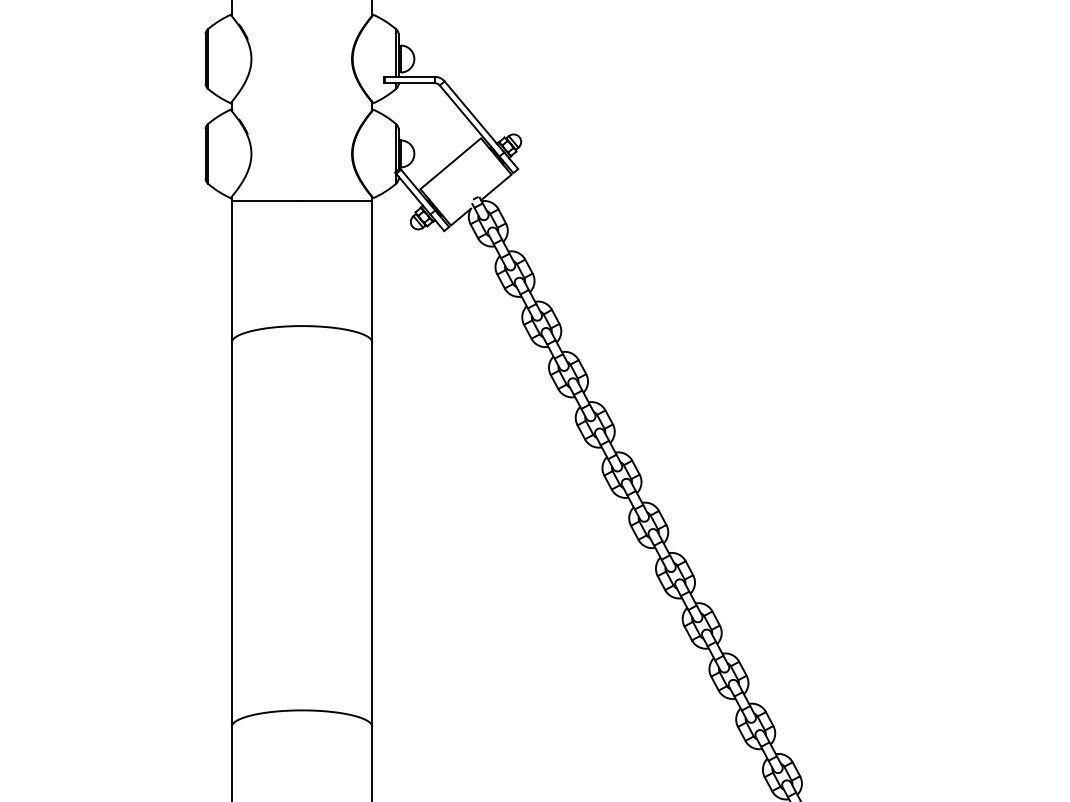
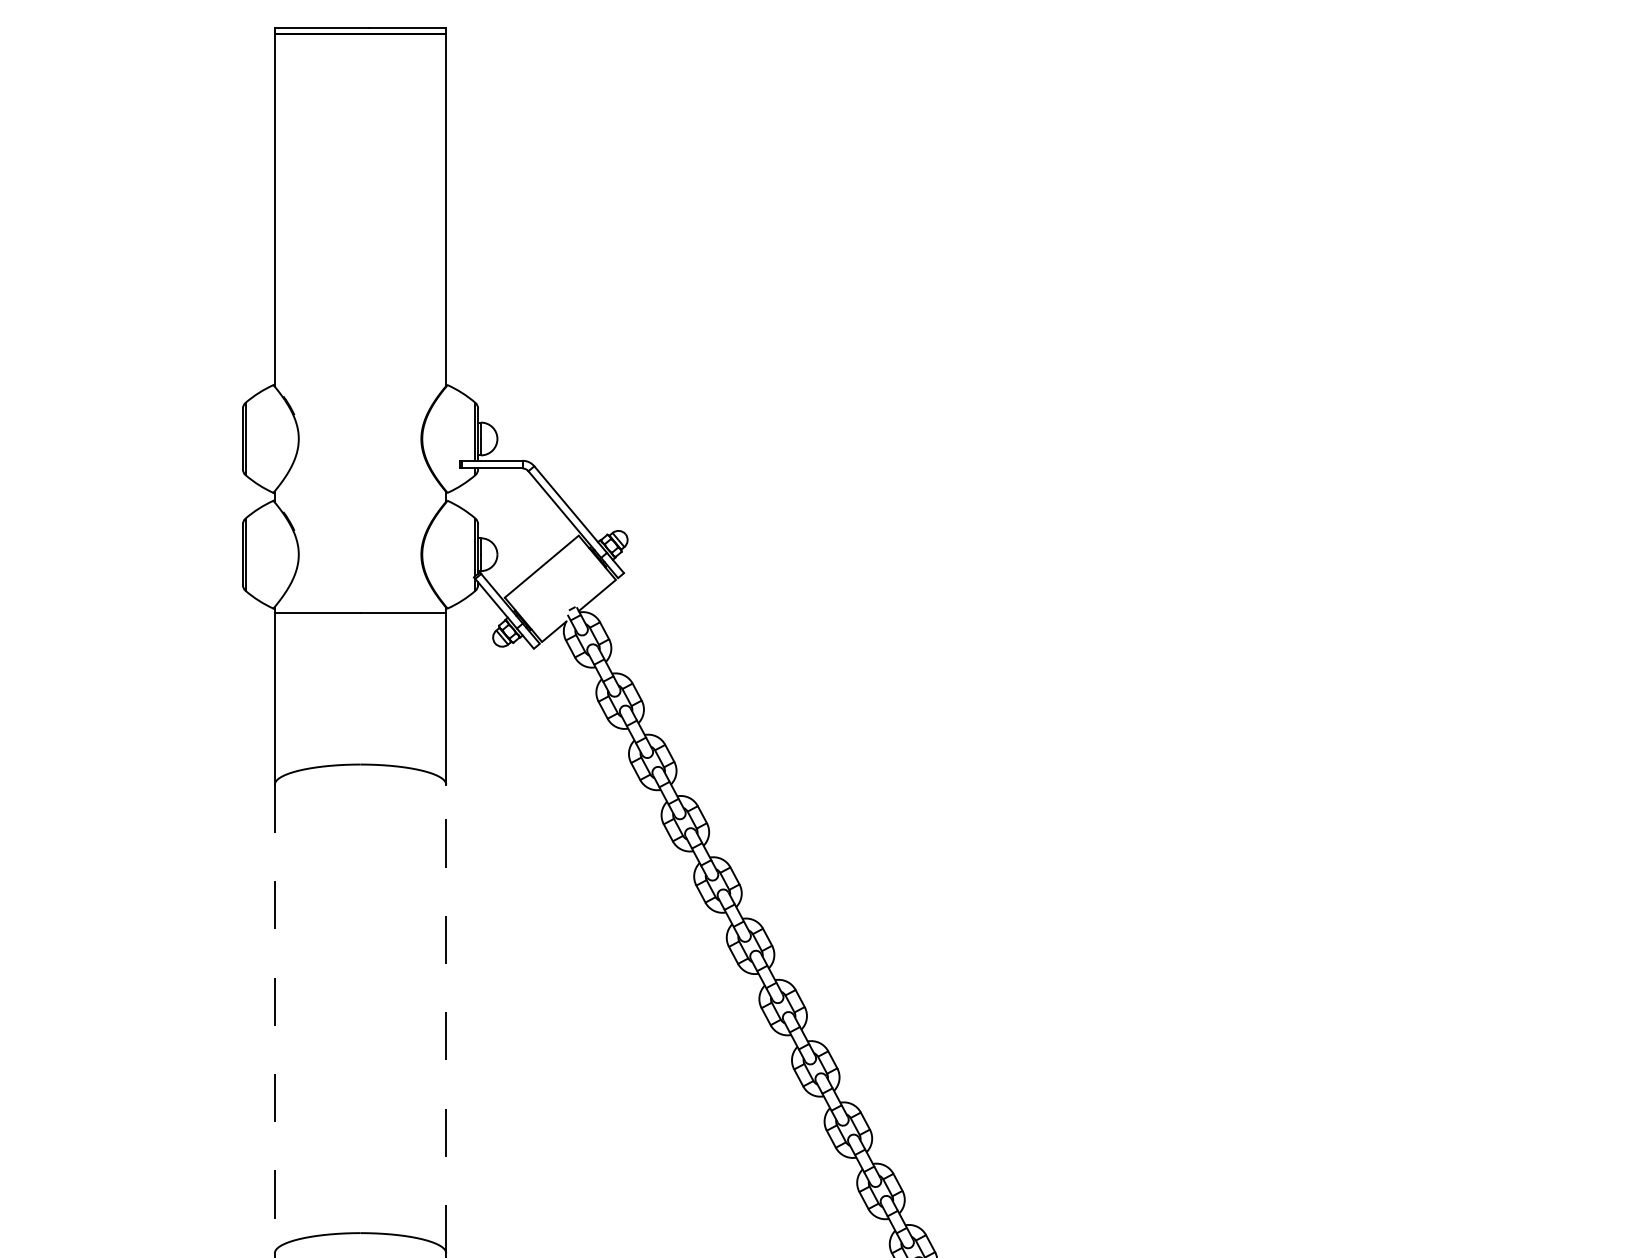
line: (372, 534) -> (446, 1018), solid -> dashed
line: (231, 535) -> (274, 1019), solid -> dashed

